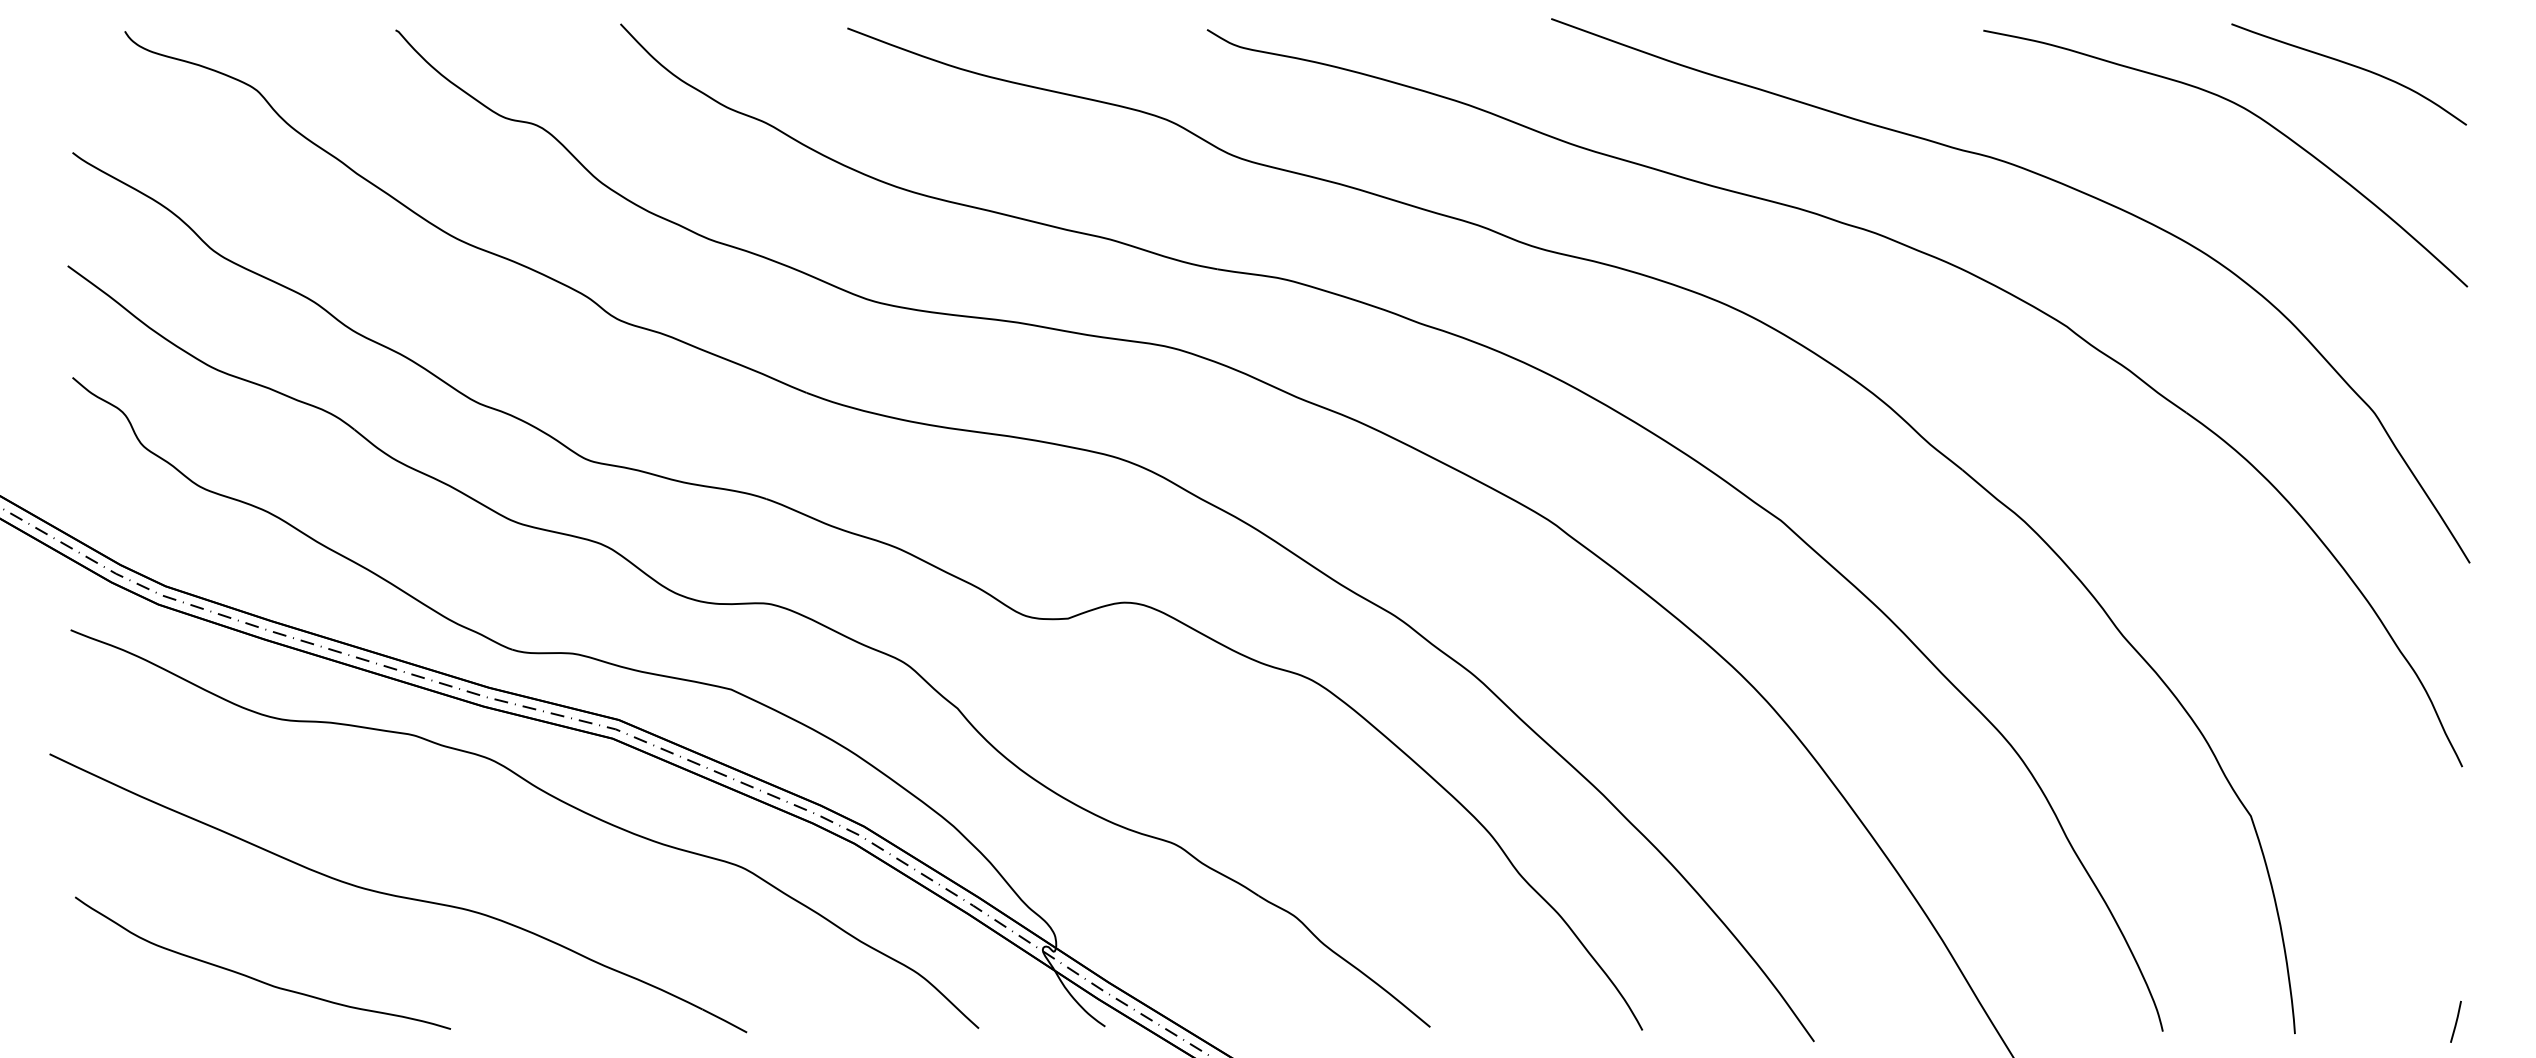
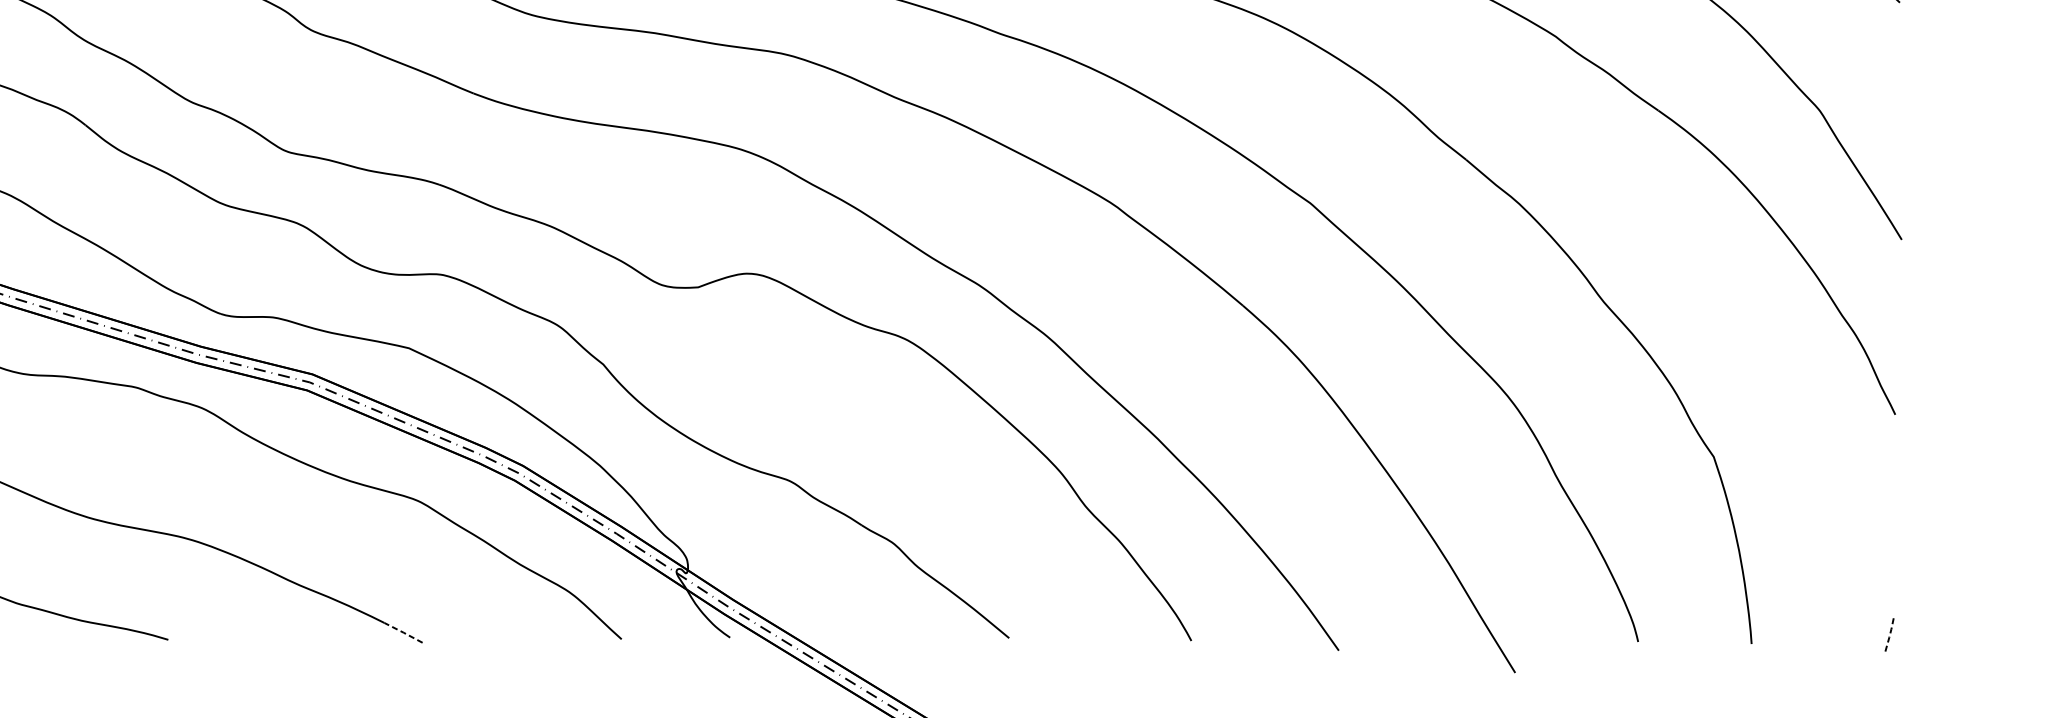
line: (725, 1020) -> (404, 632), solid -> dashed
line: (2456, 1021) -> (1890, 633), solid -> dashed

